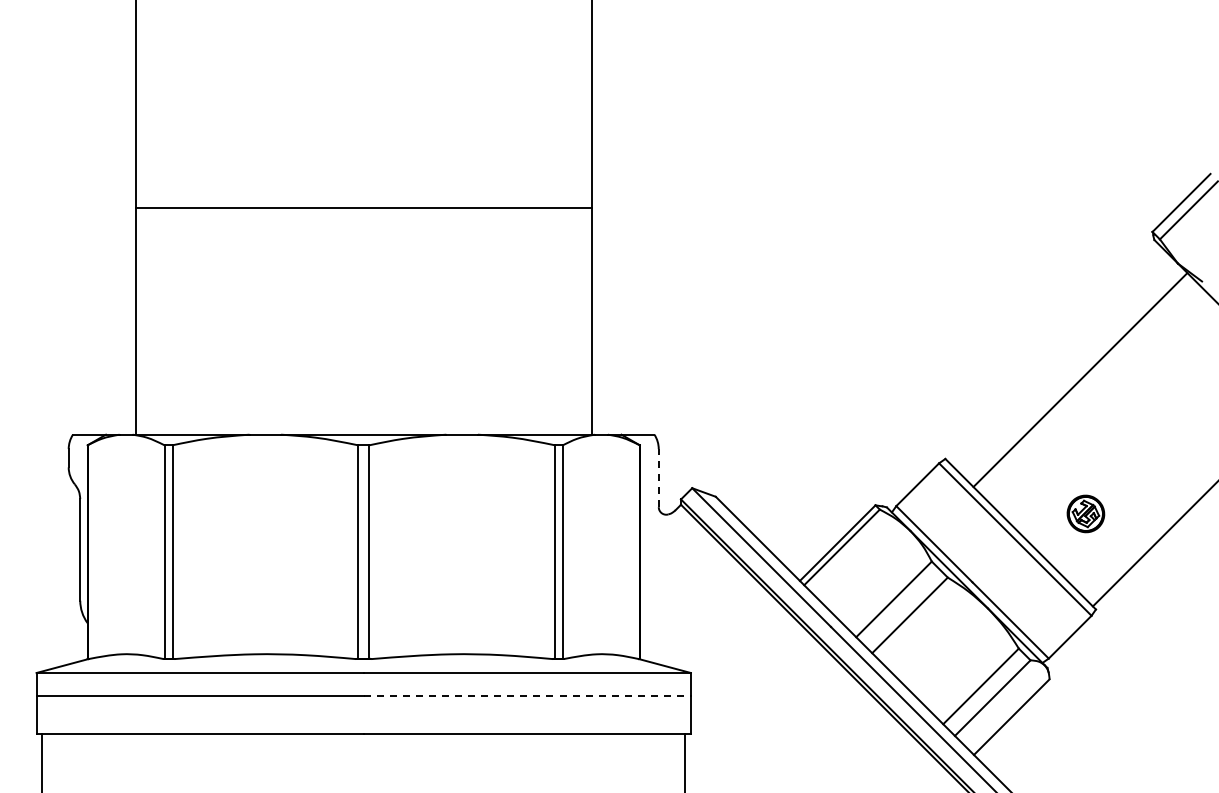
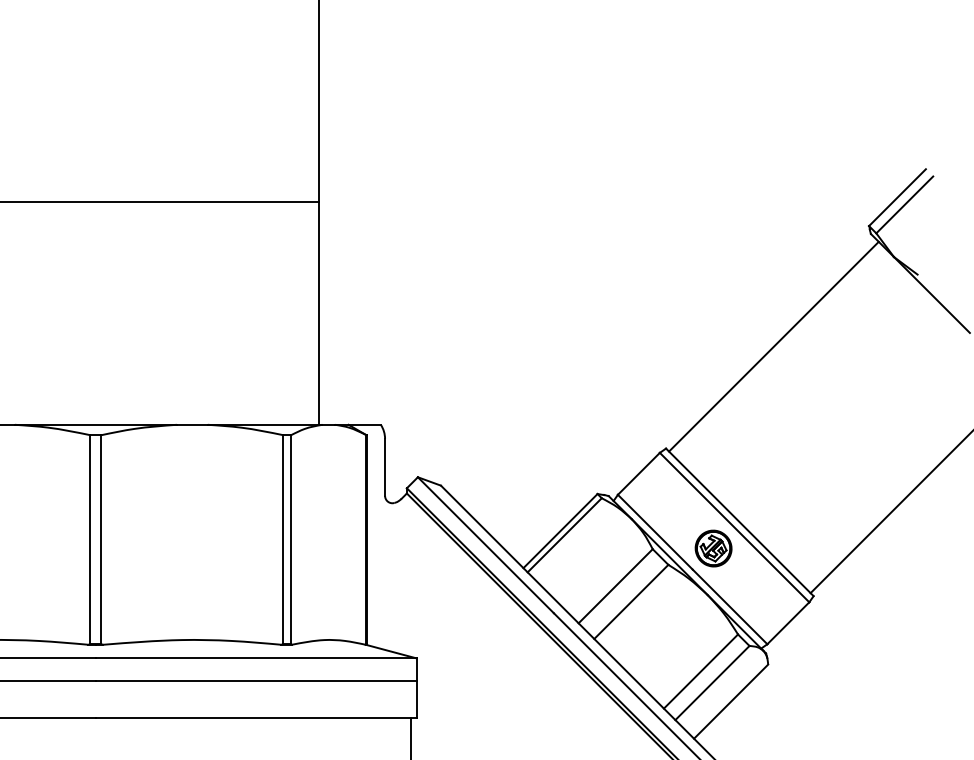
line: (1080, 380) -> (773, 347), moved
line: (658, 477) -> (384, 466), dashed -> solid
part: (1085, 513) -> (713, 548), moved
line: (527, 695) -> (256, 680), dashed -> solid

